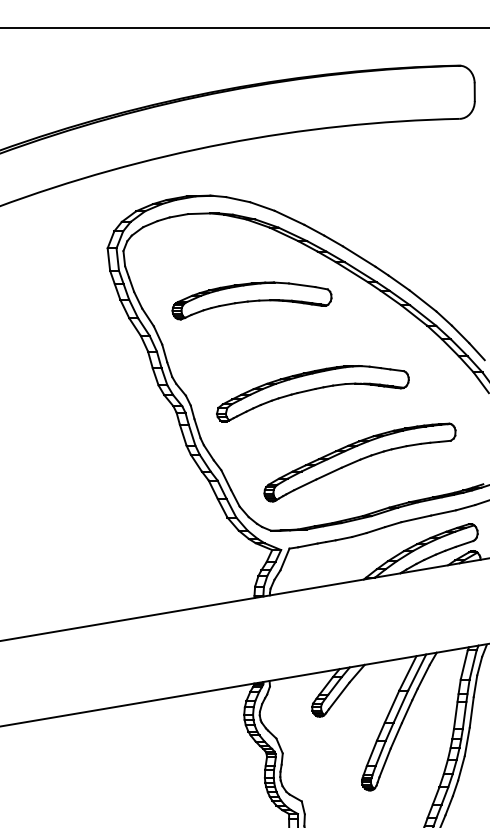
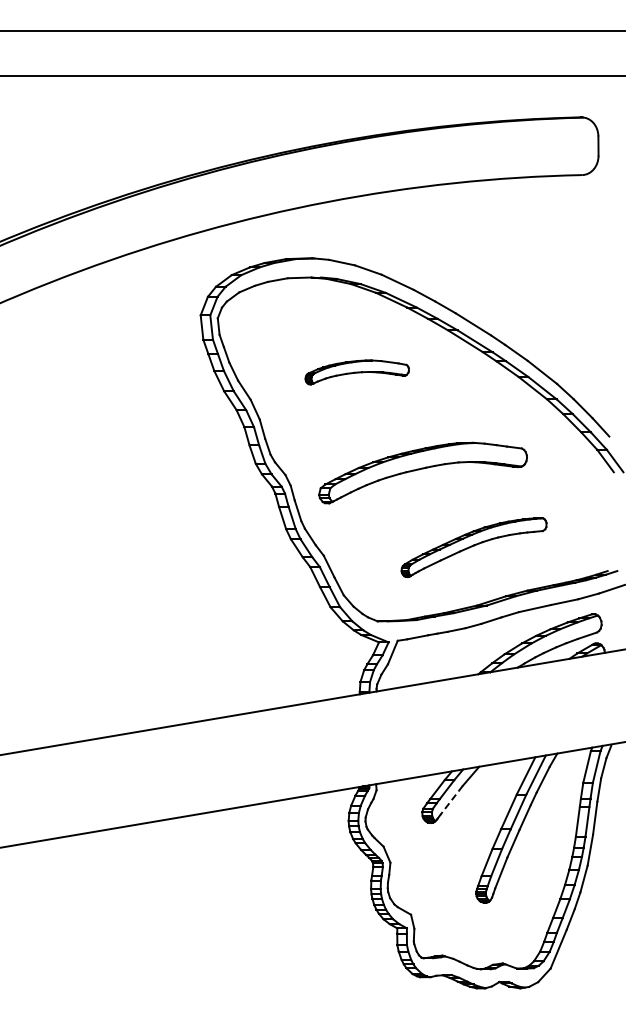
part: (252, 301) -> (357, 372), size x0.6
part: (359, 462) -> (473, 547), size x0.7
line: (339, 696) -> (451, 800), solid -> dashed

